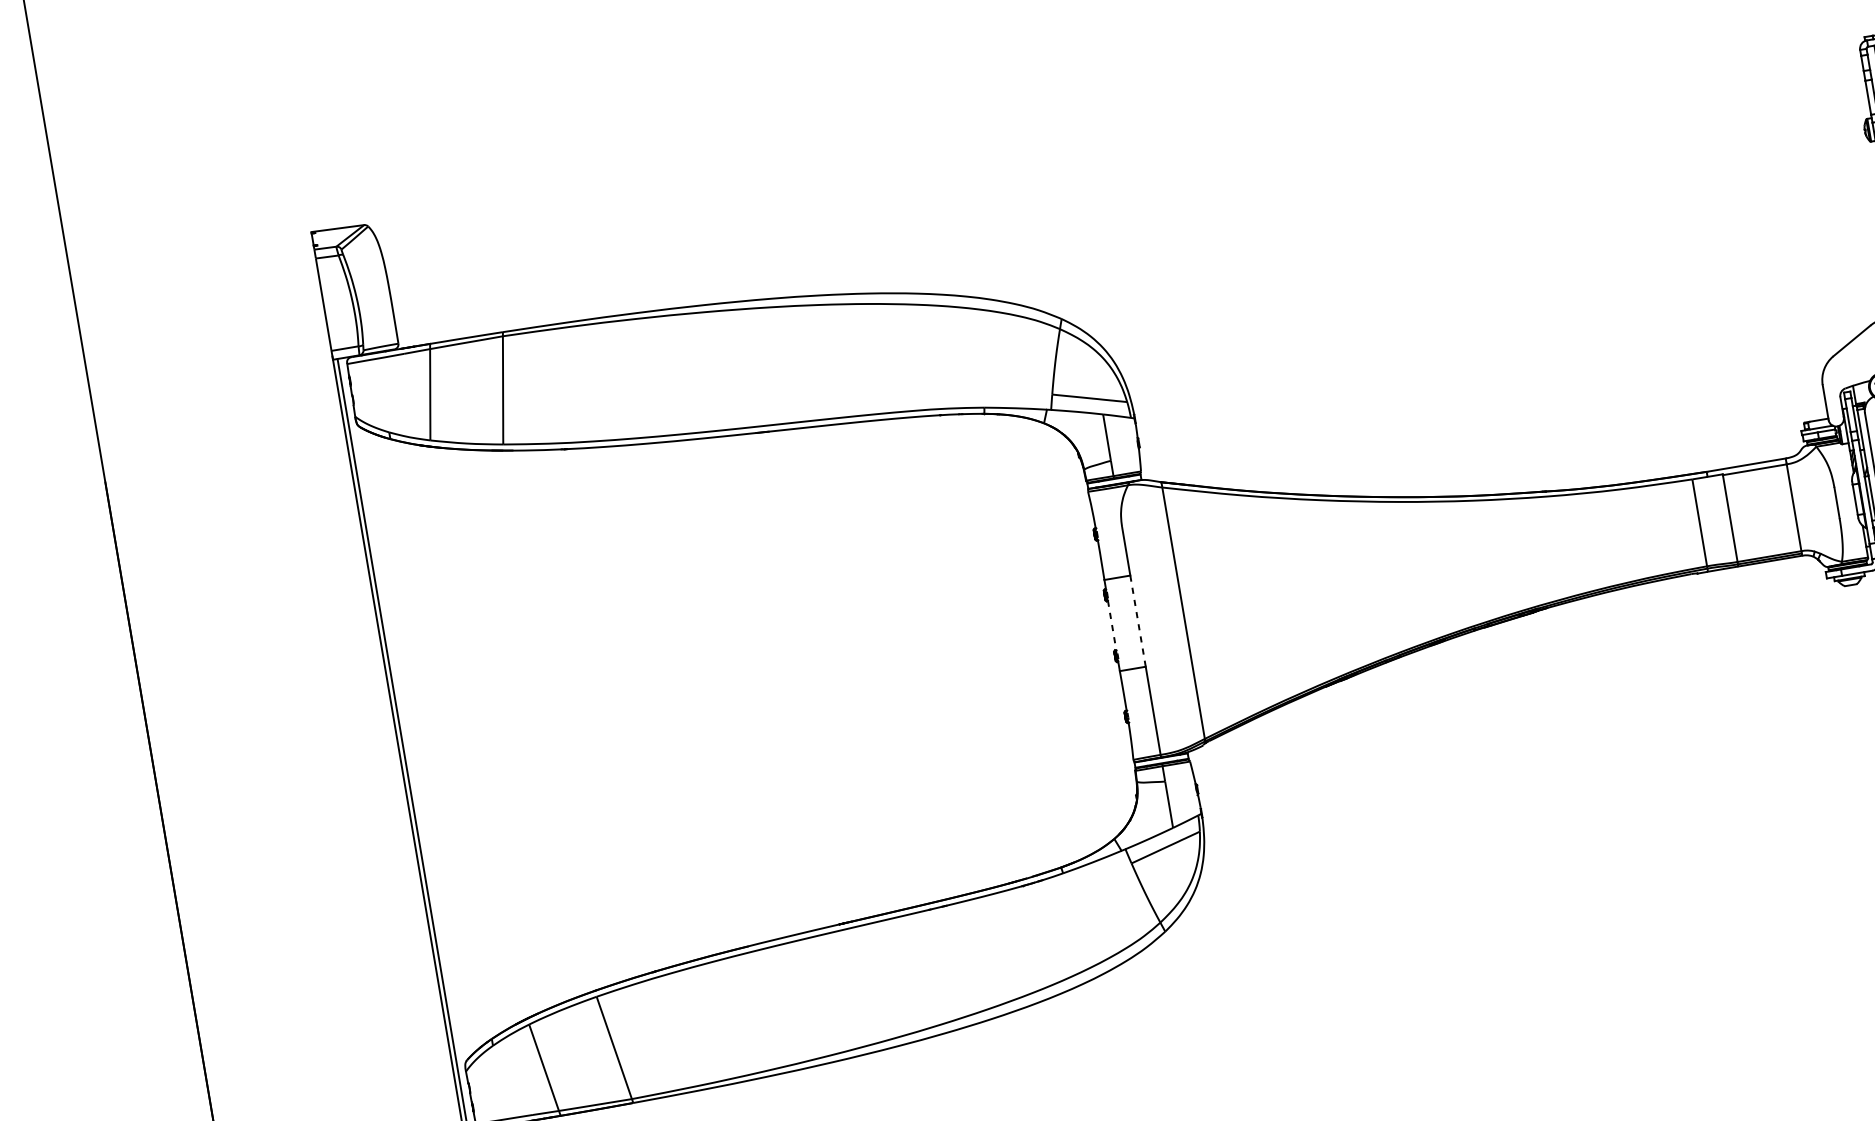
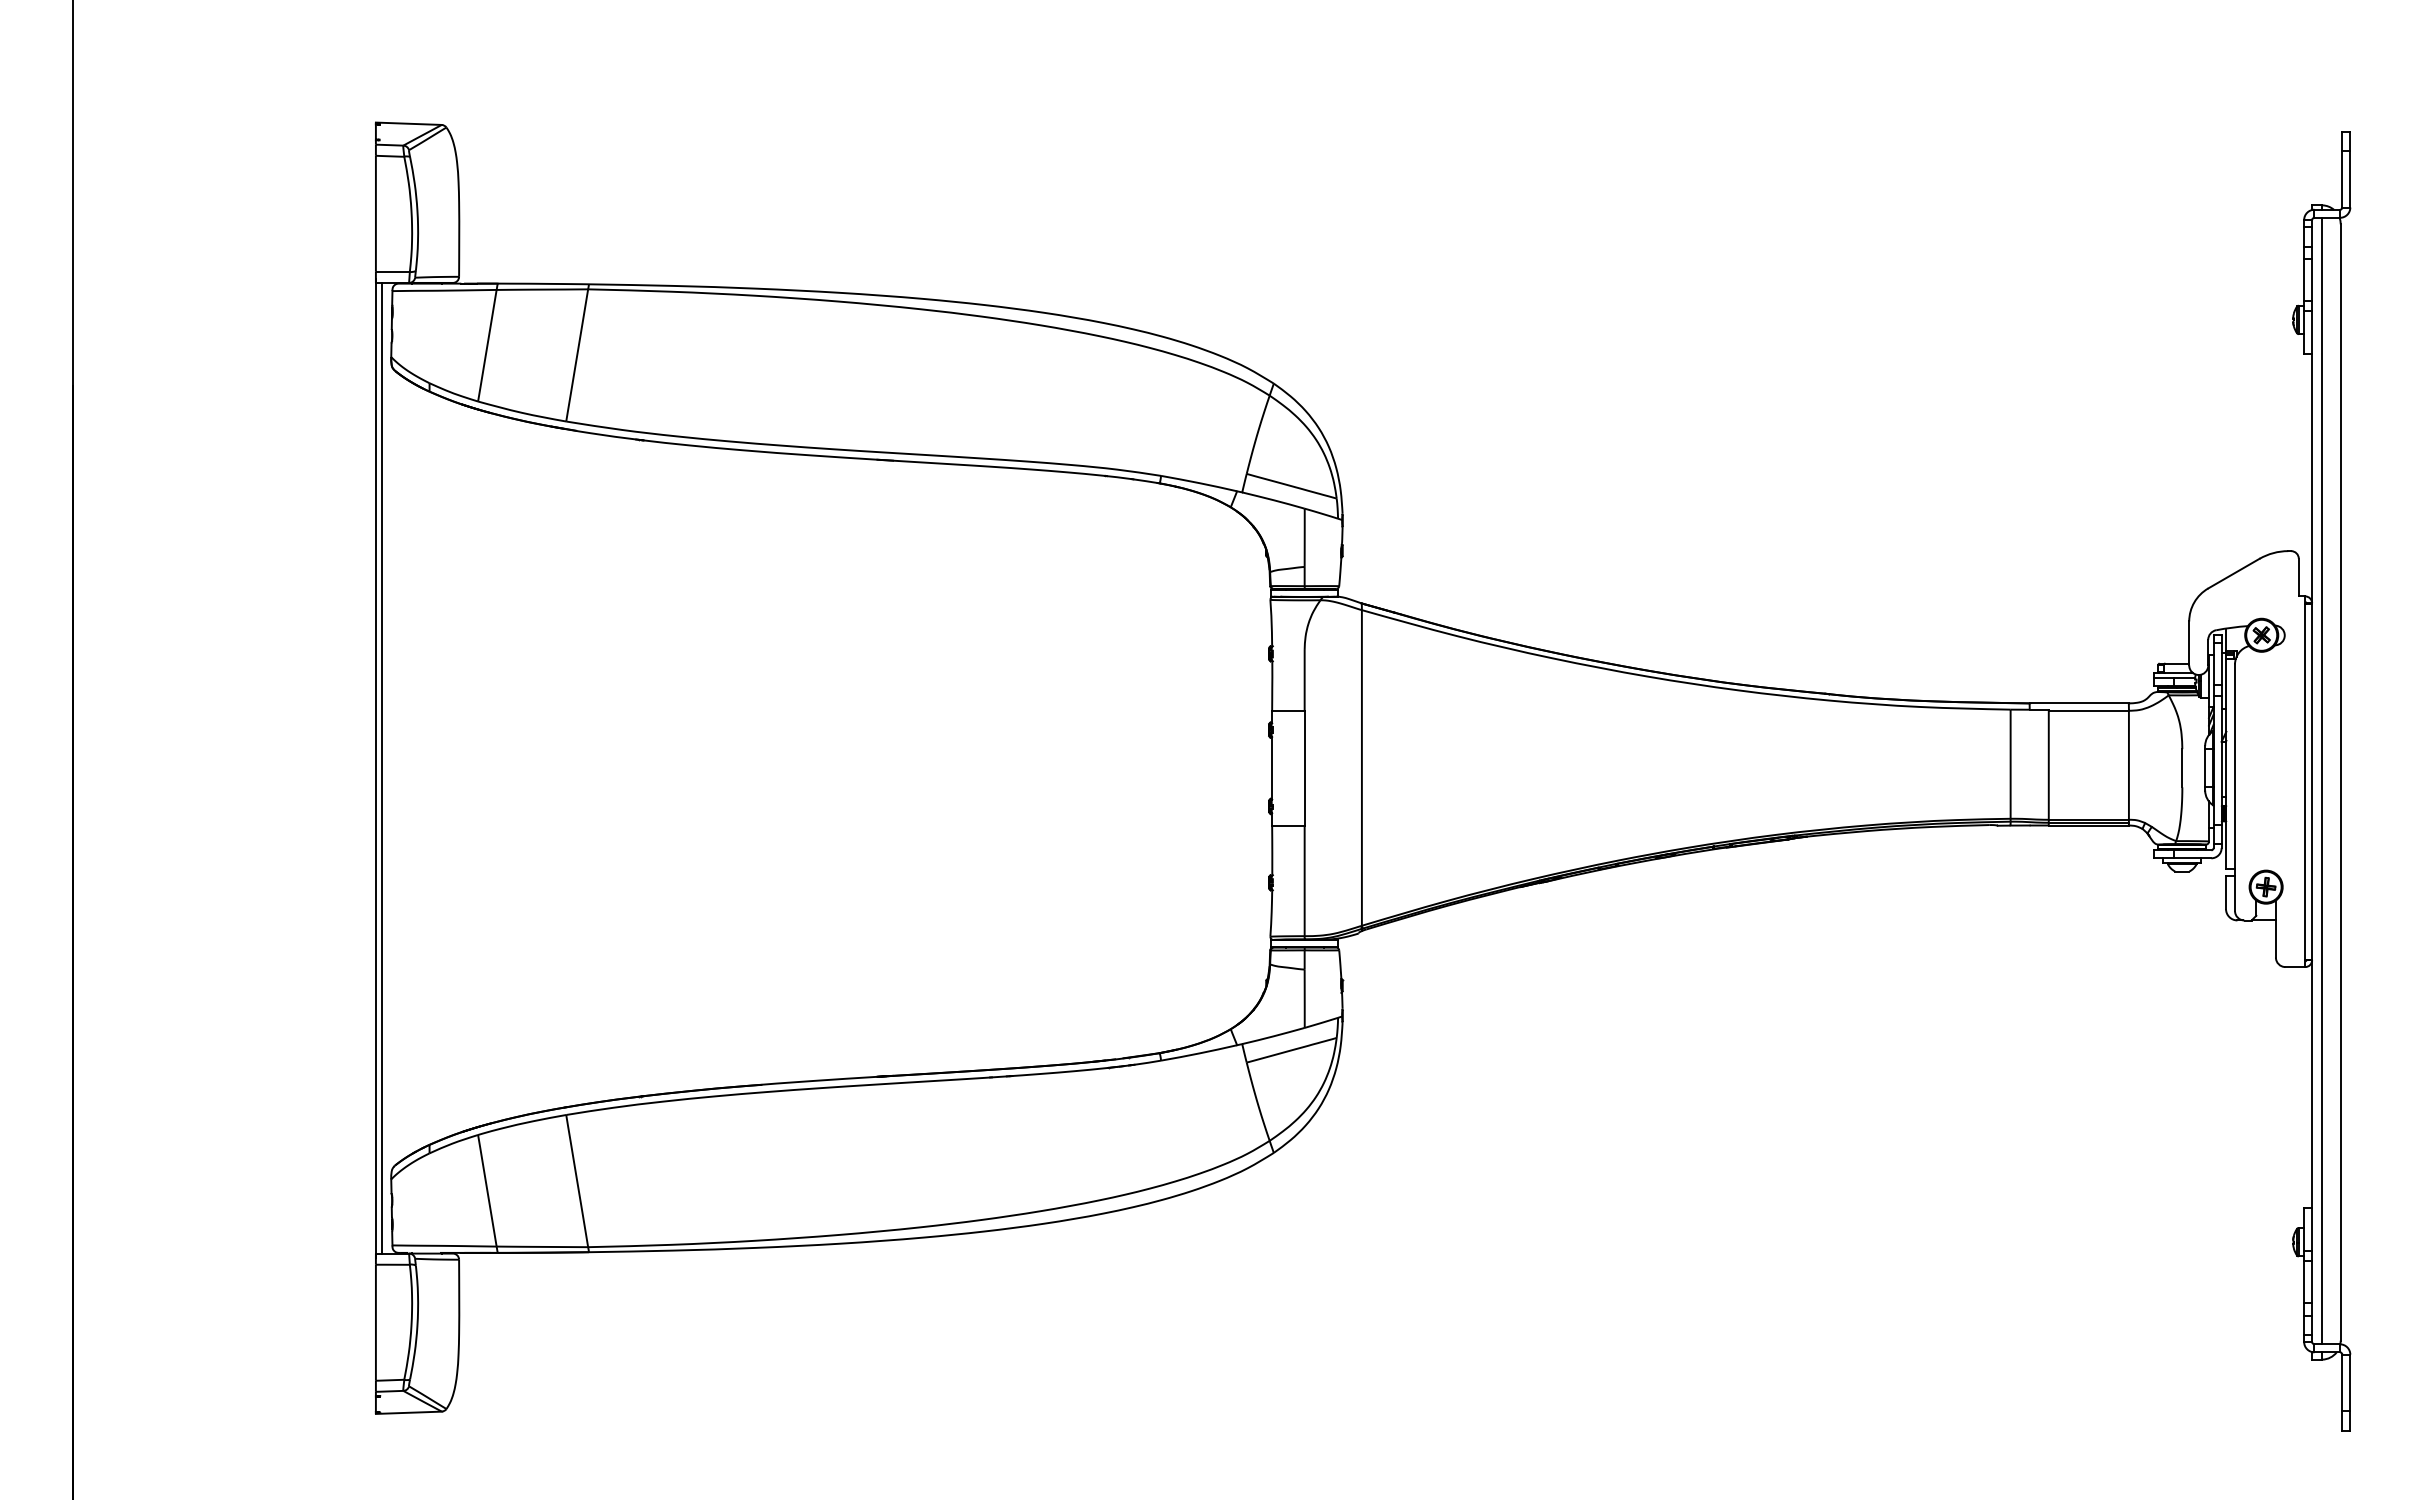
line: (1137, 621) -> (1304, 768), dashed -> solid
line: (1112, 625) -> (1272, 768), dashed -> solid

